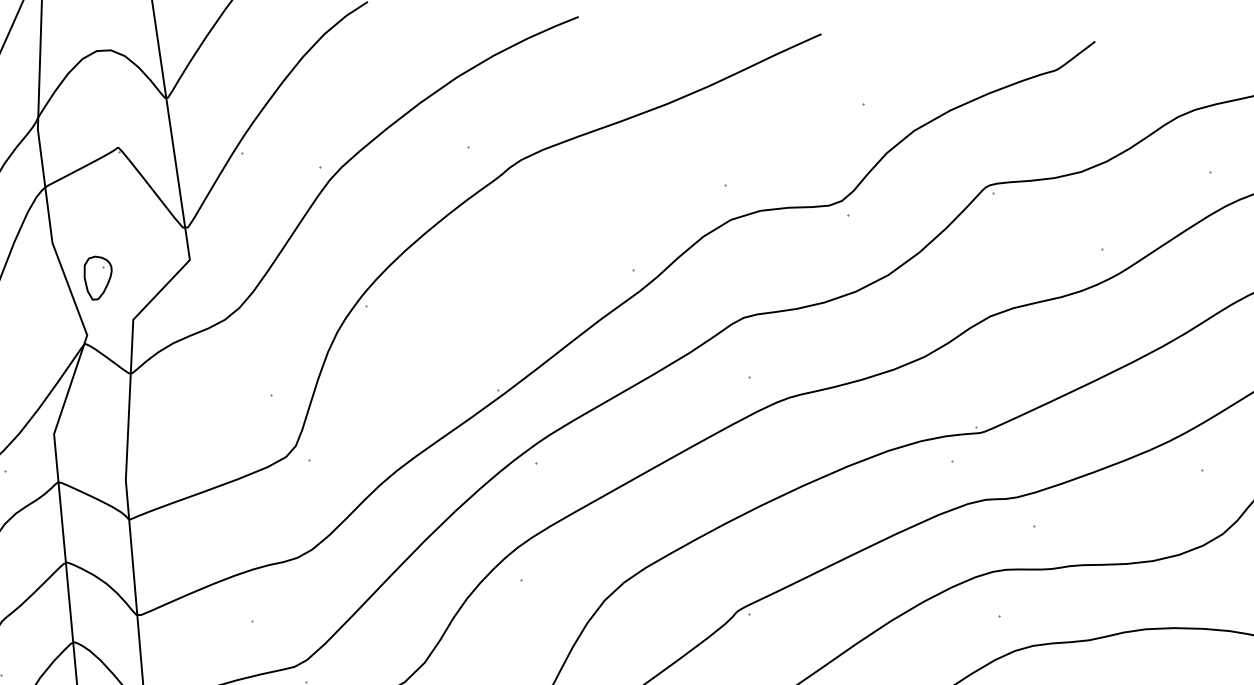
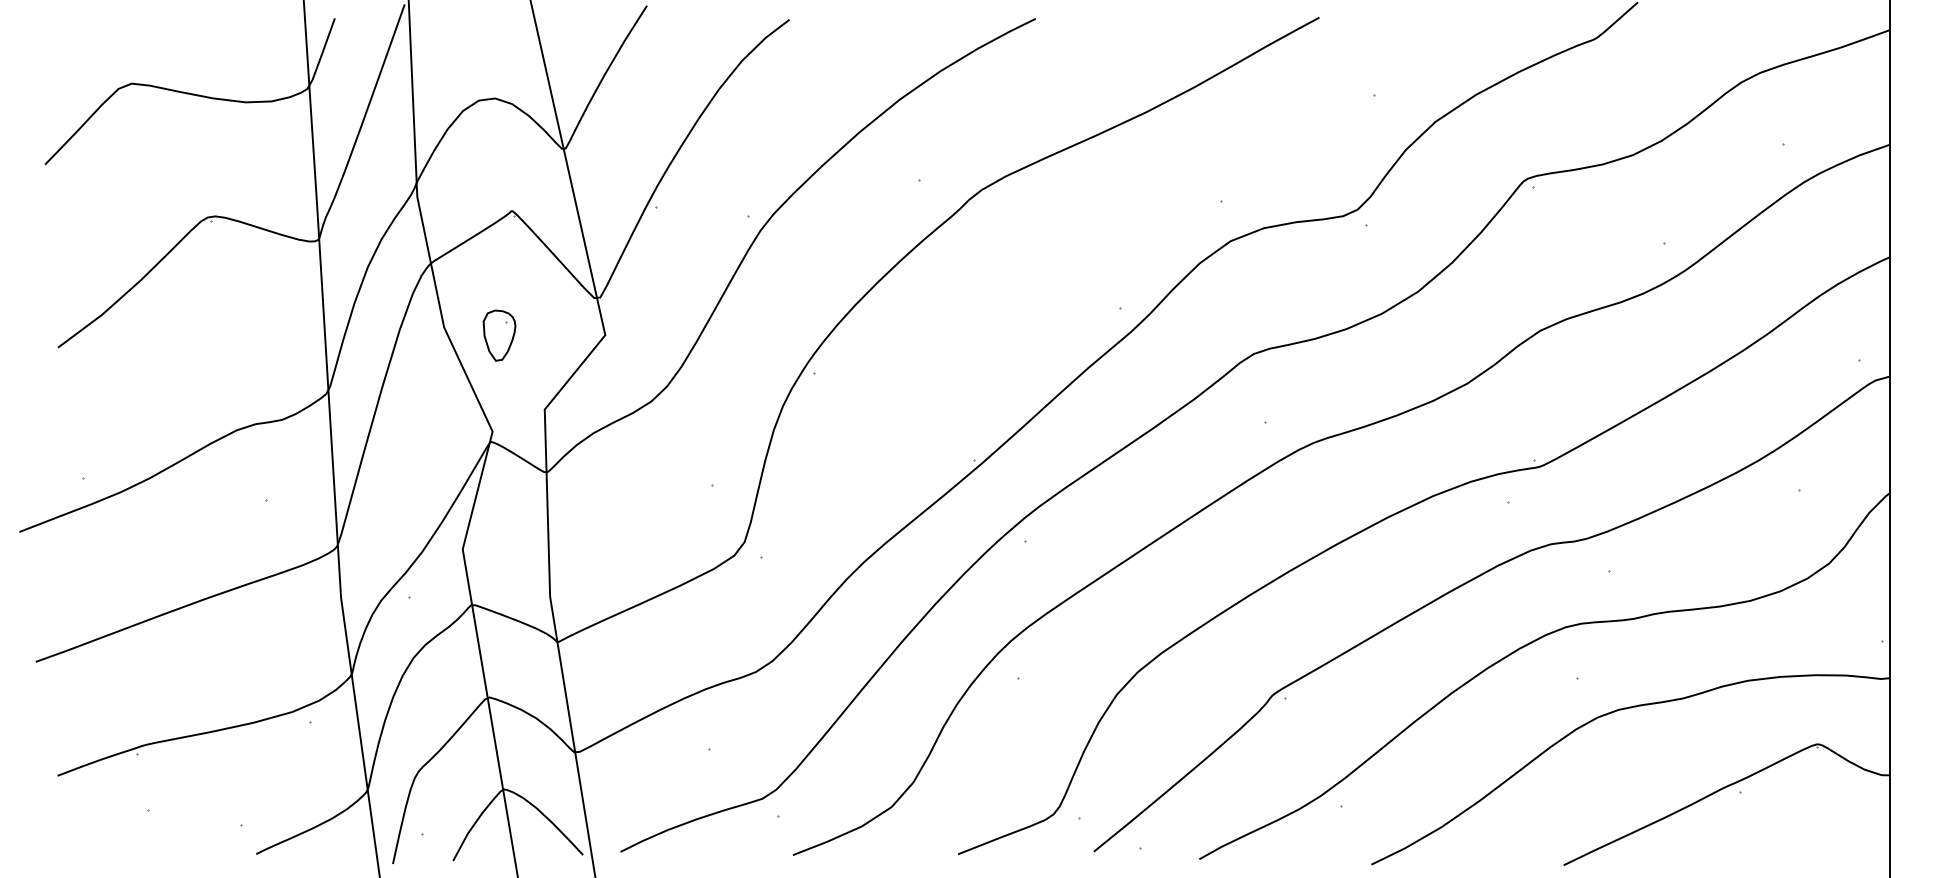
part: (97, 278) -> (499, 335), moved

